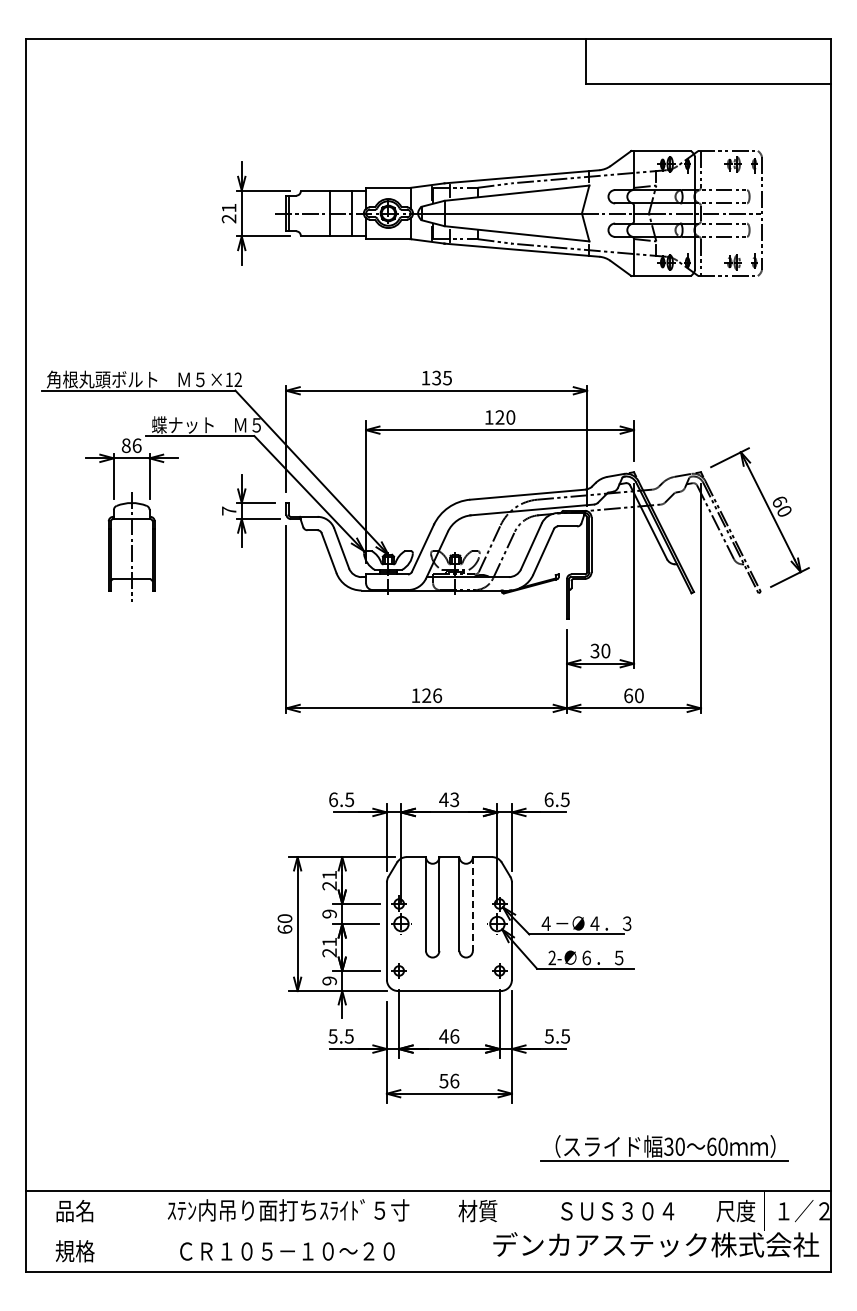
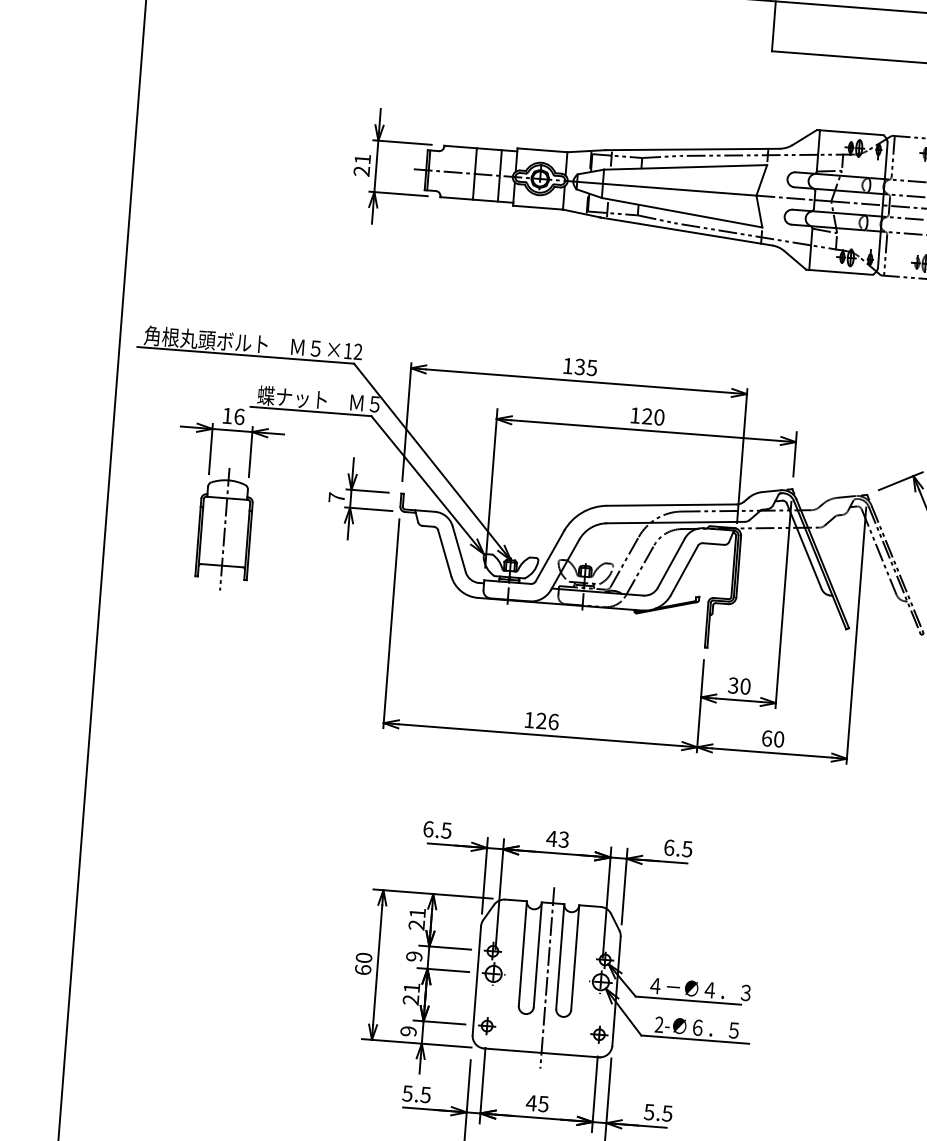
text: (125, 445) -> (226, 415), 86 -> 16
line: (472, 903) -> (574, 957), dashed -> solid
line: (449, 923) -> (547, 977), added
text: (454, 1036) -> (543, 1104), 46 -> 45

